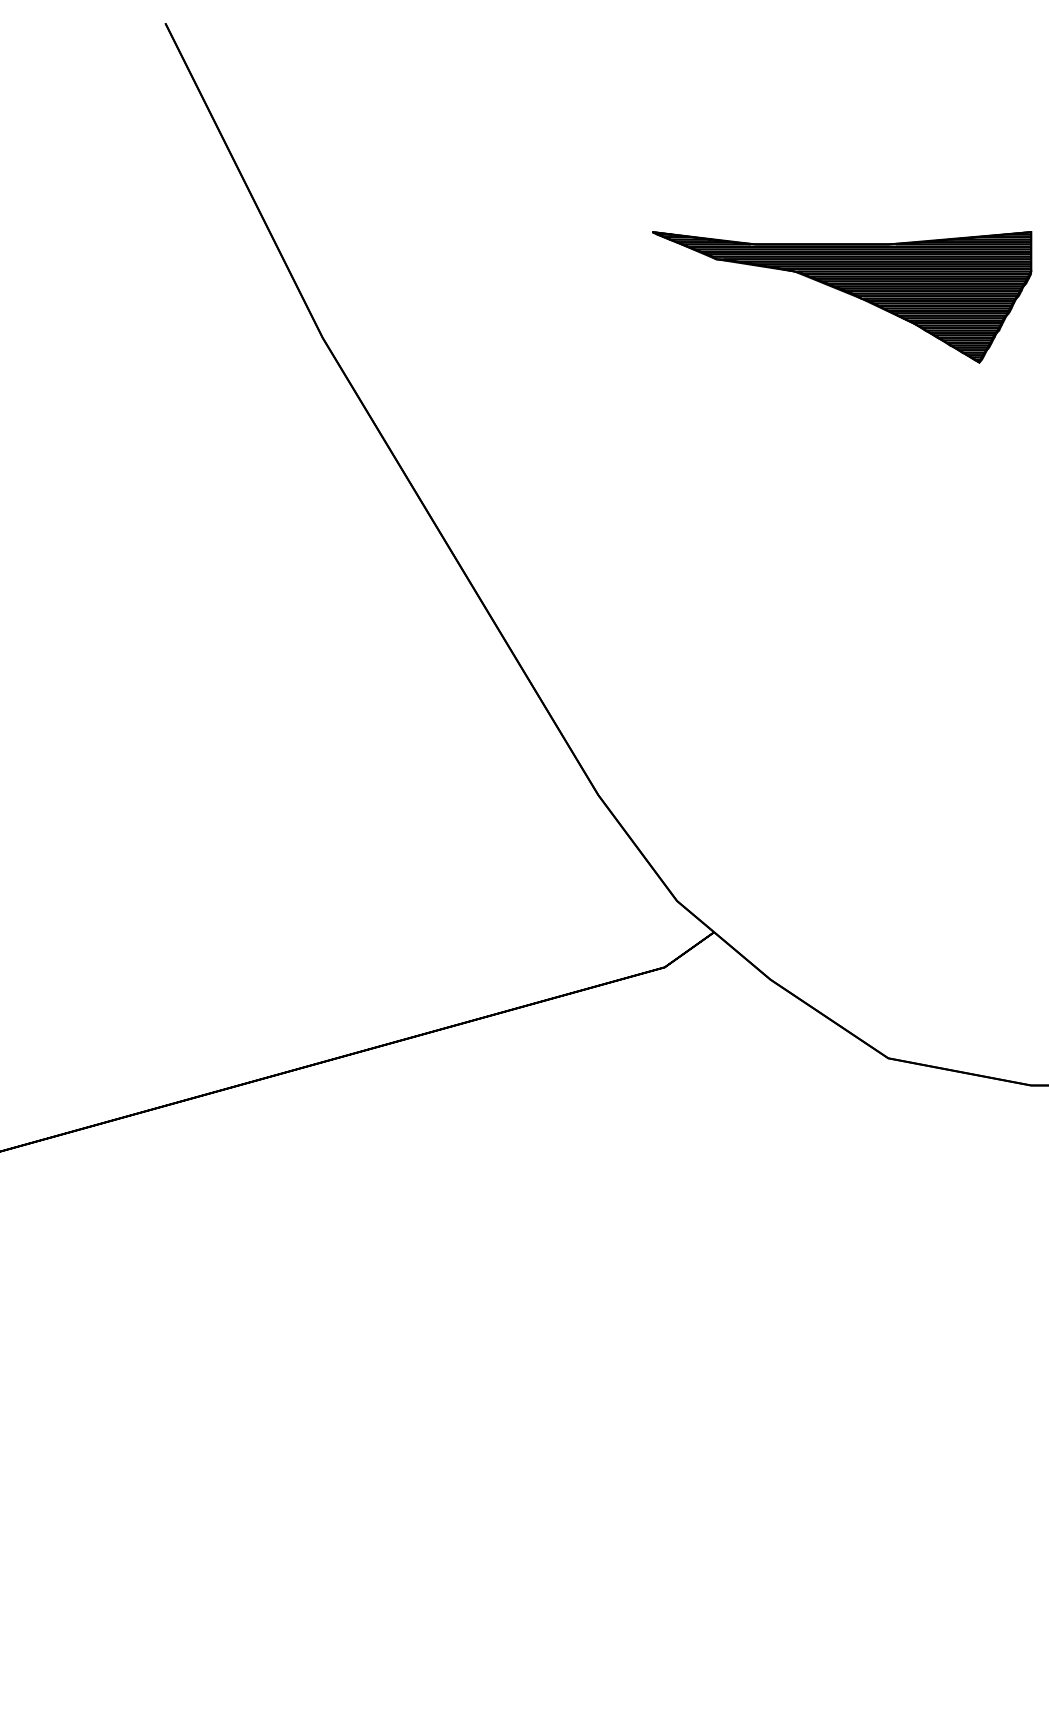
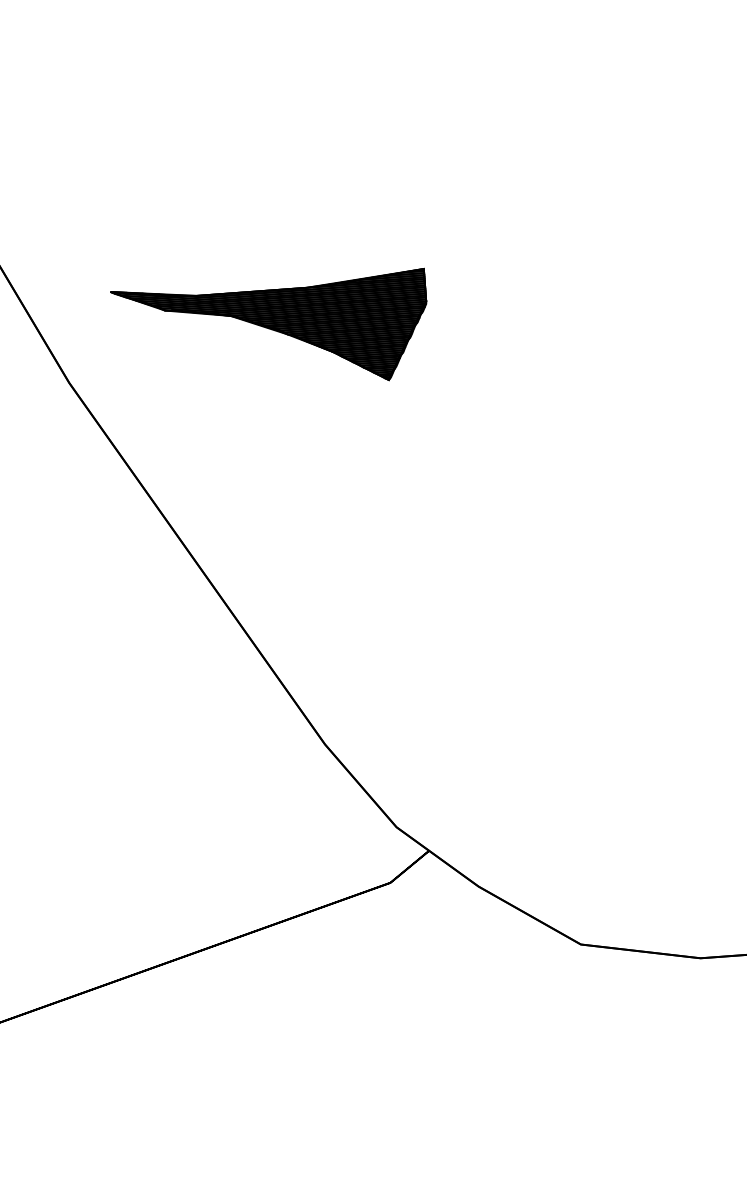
part: (842, 297) -> (271, 334), moved

